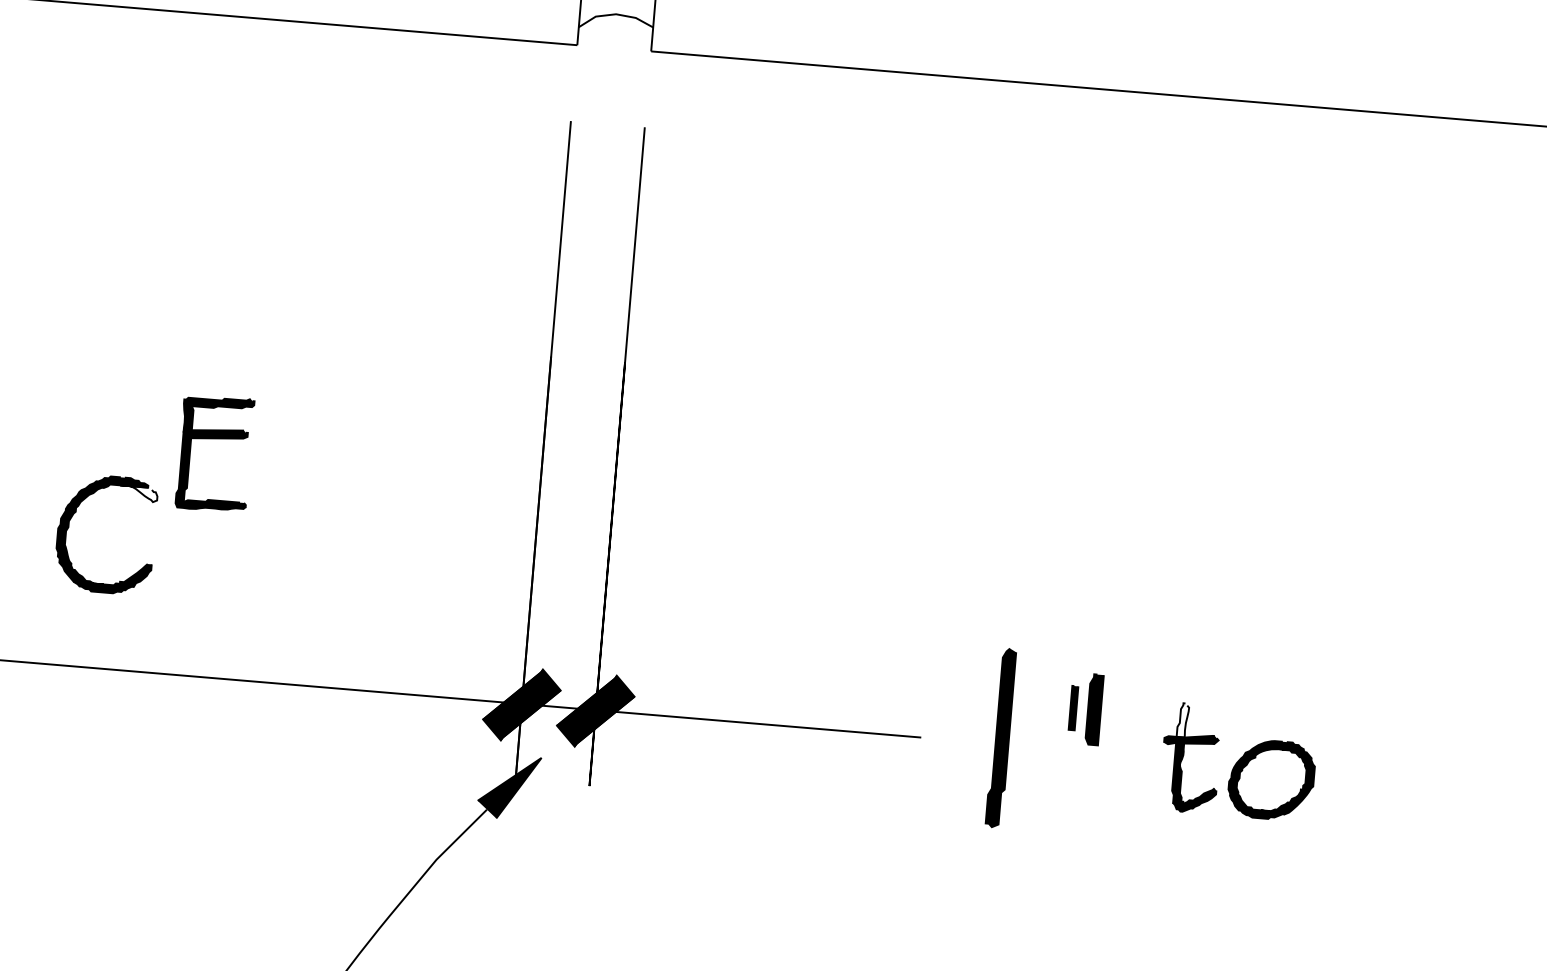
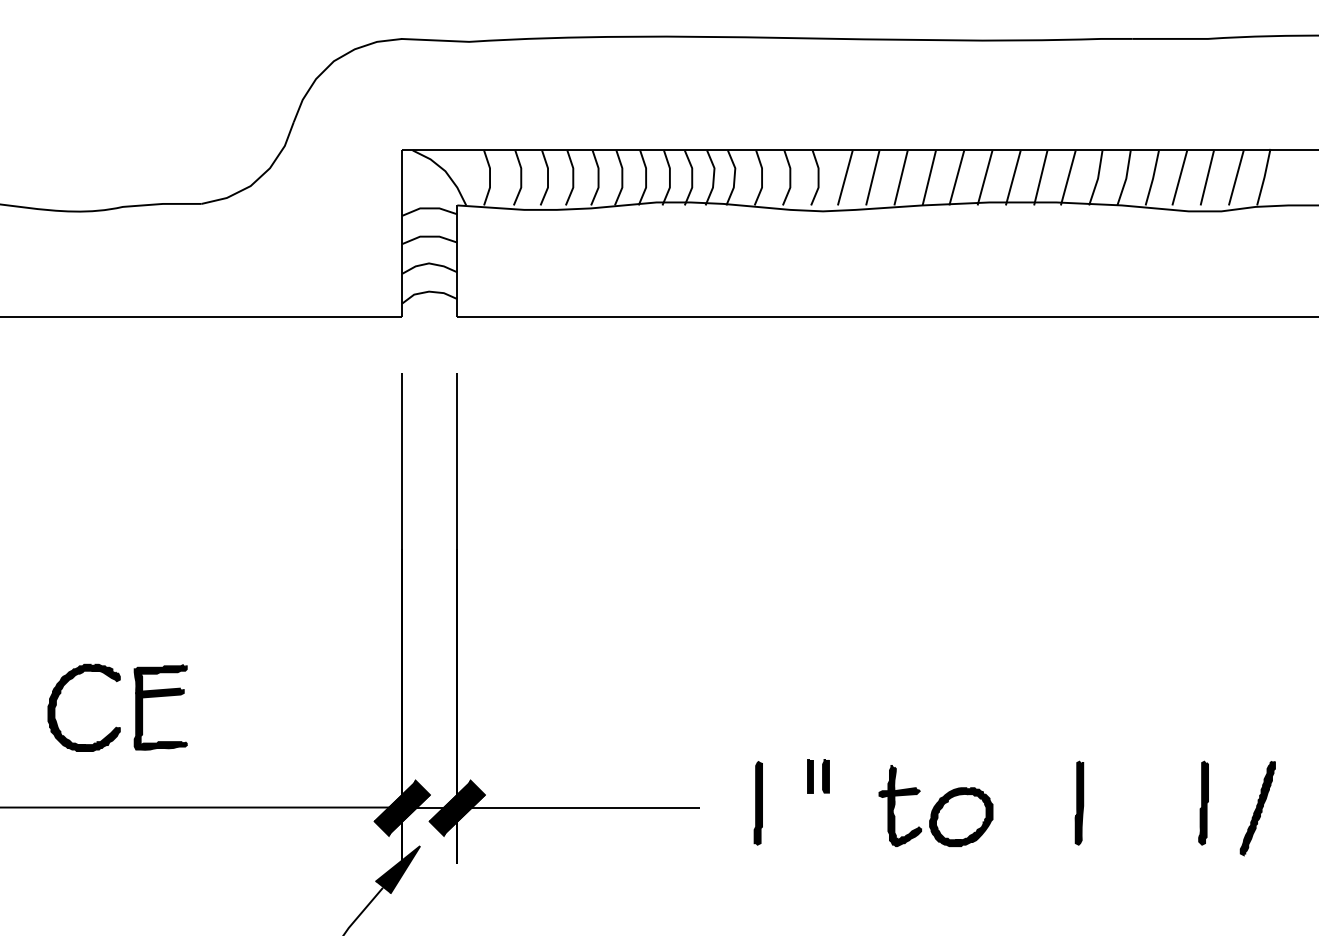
part: (214, 440) -> (159, 697), moved
fill: (138, 493) -> (105, 675), added
part: (1093, 710) -> (825, 776), size x0.62
fill: (1182, 720) -> (891, 778), added
part: (999, 738) -> (757, 803), size x0.62
part: (1431, 773) -> (1079, 802), added

